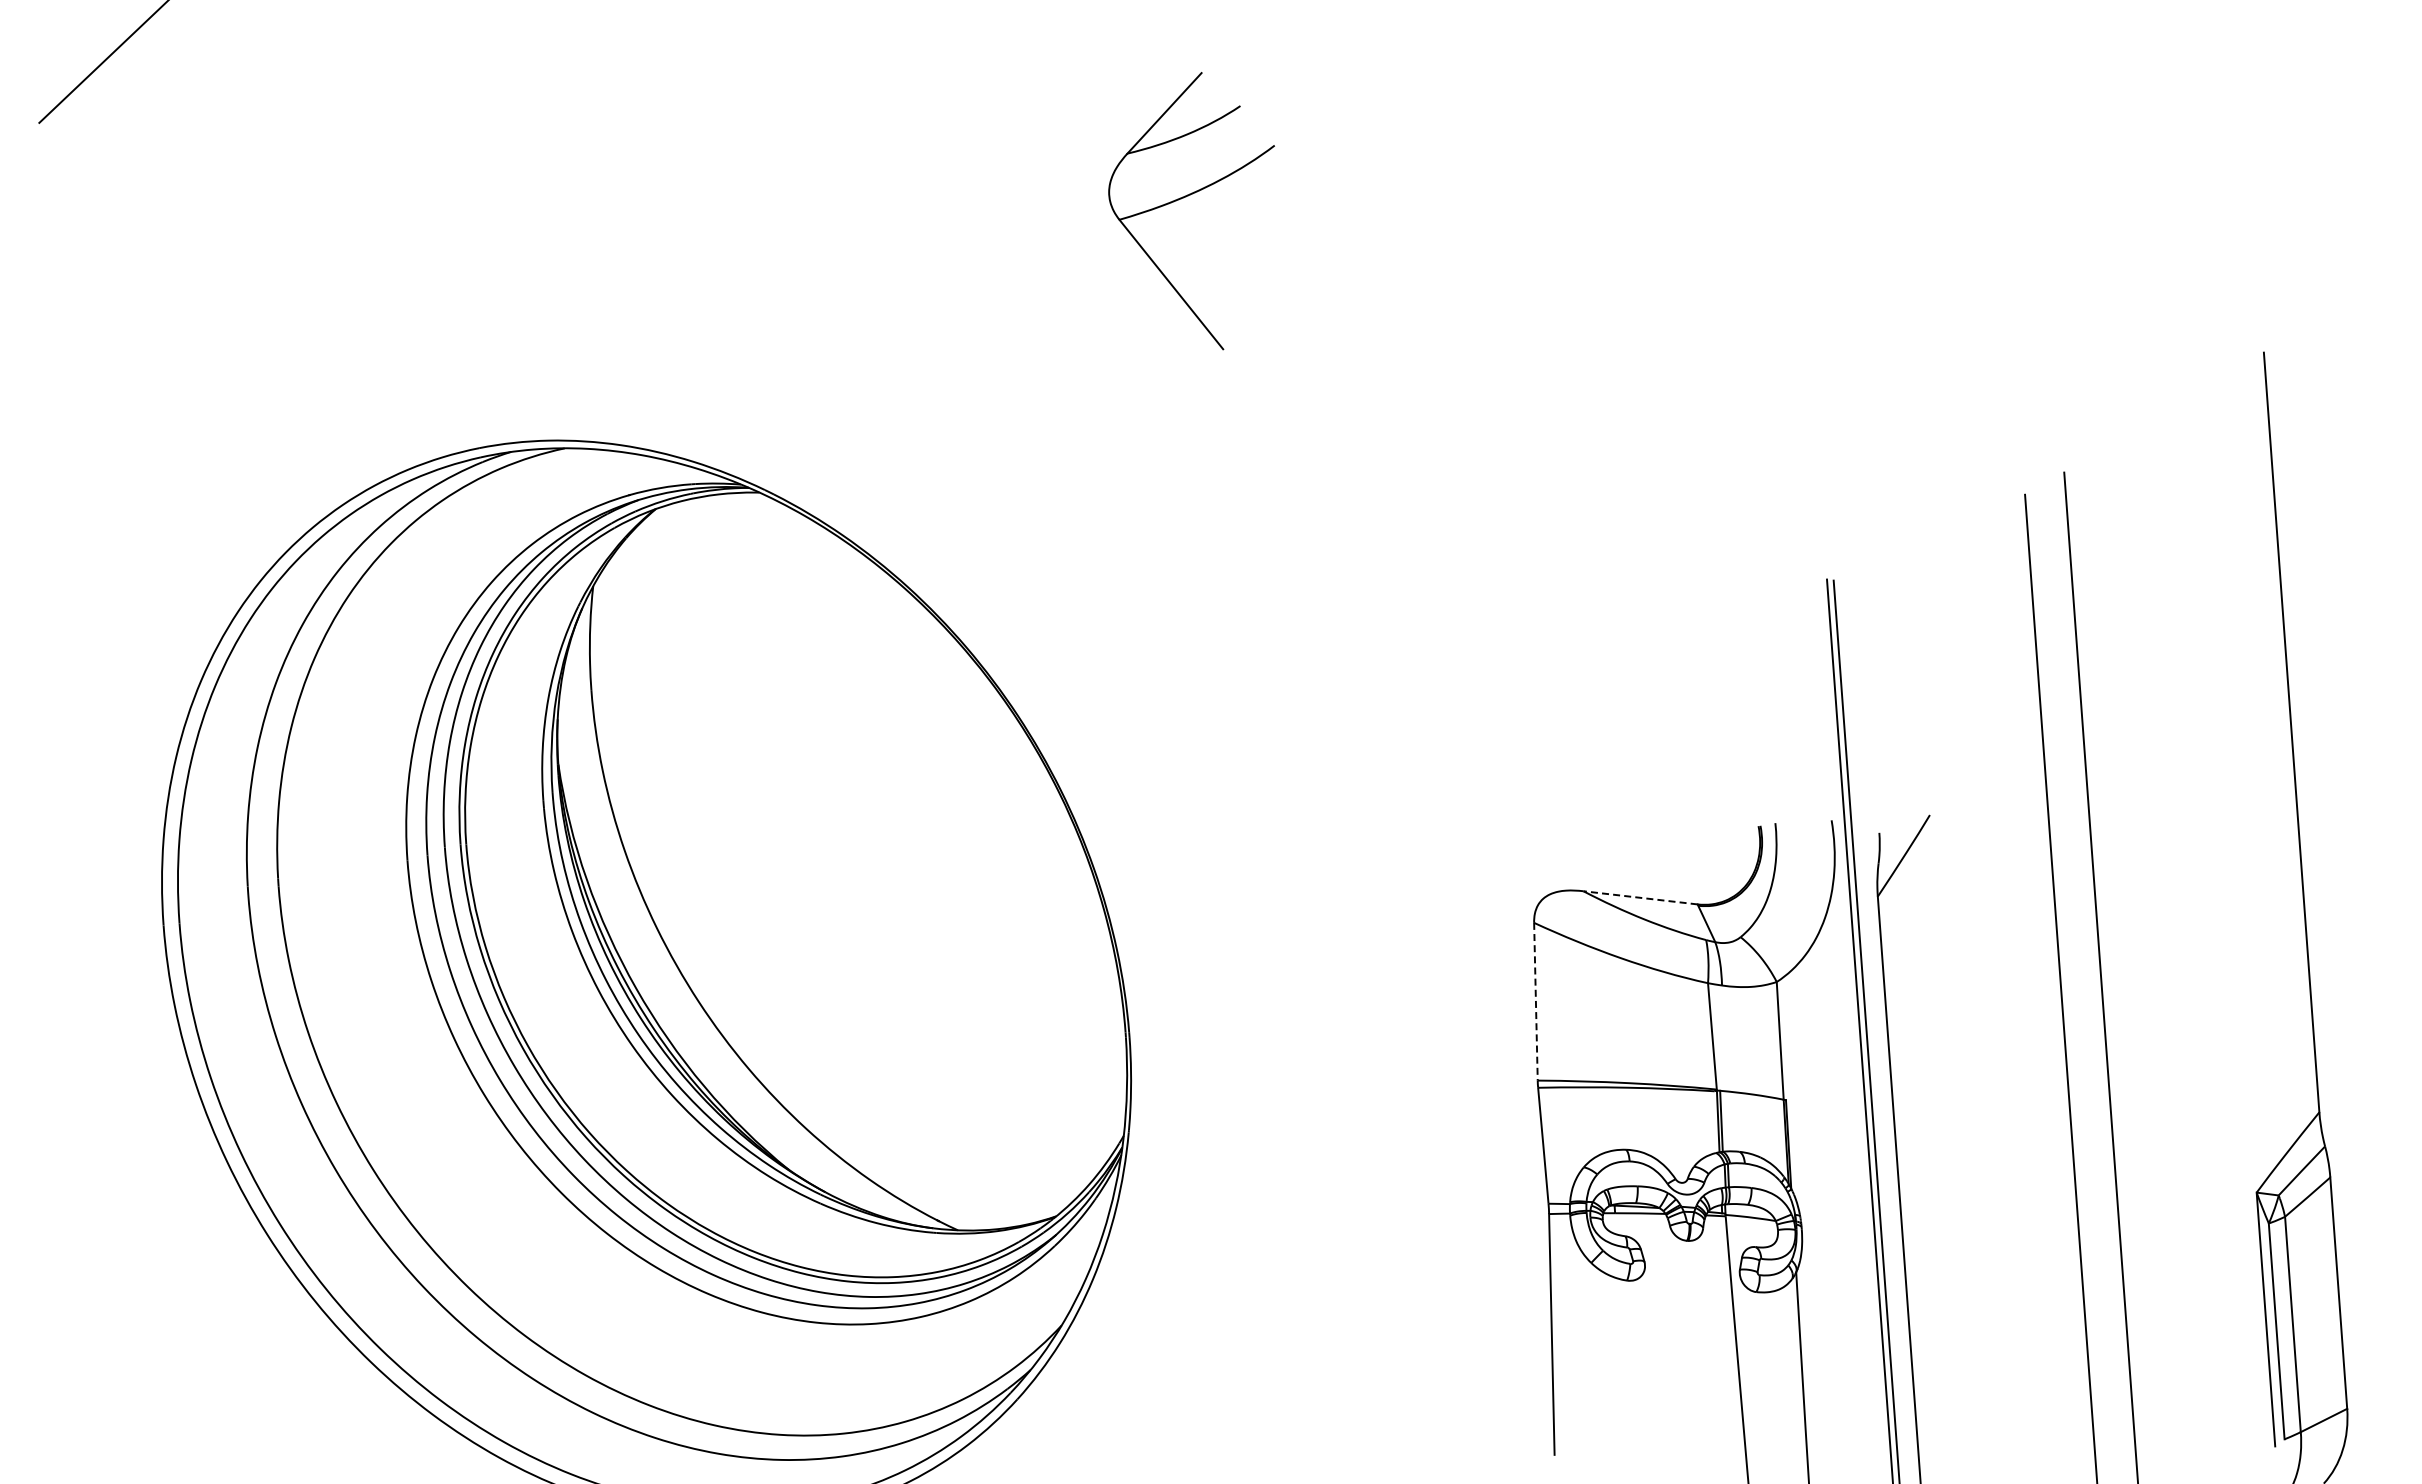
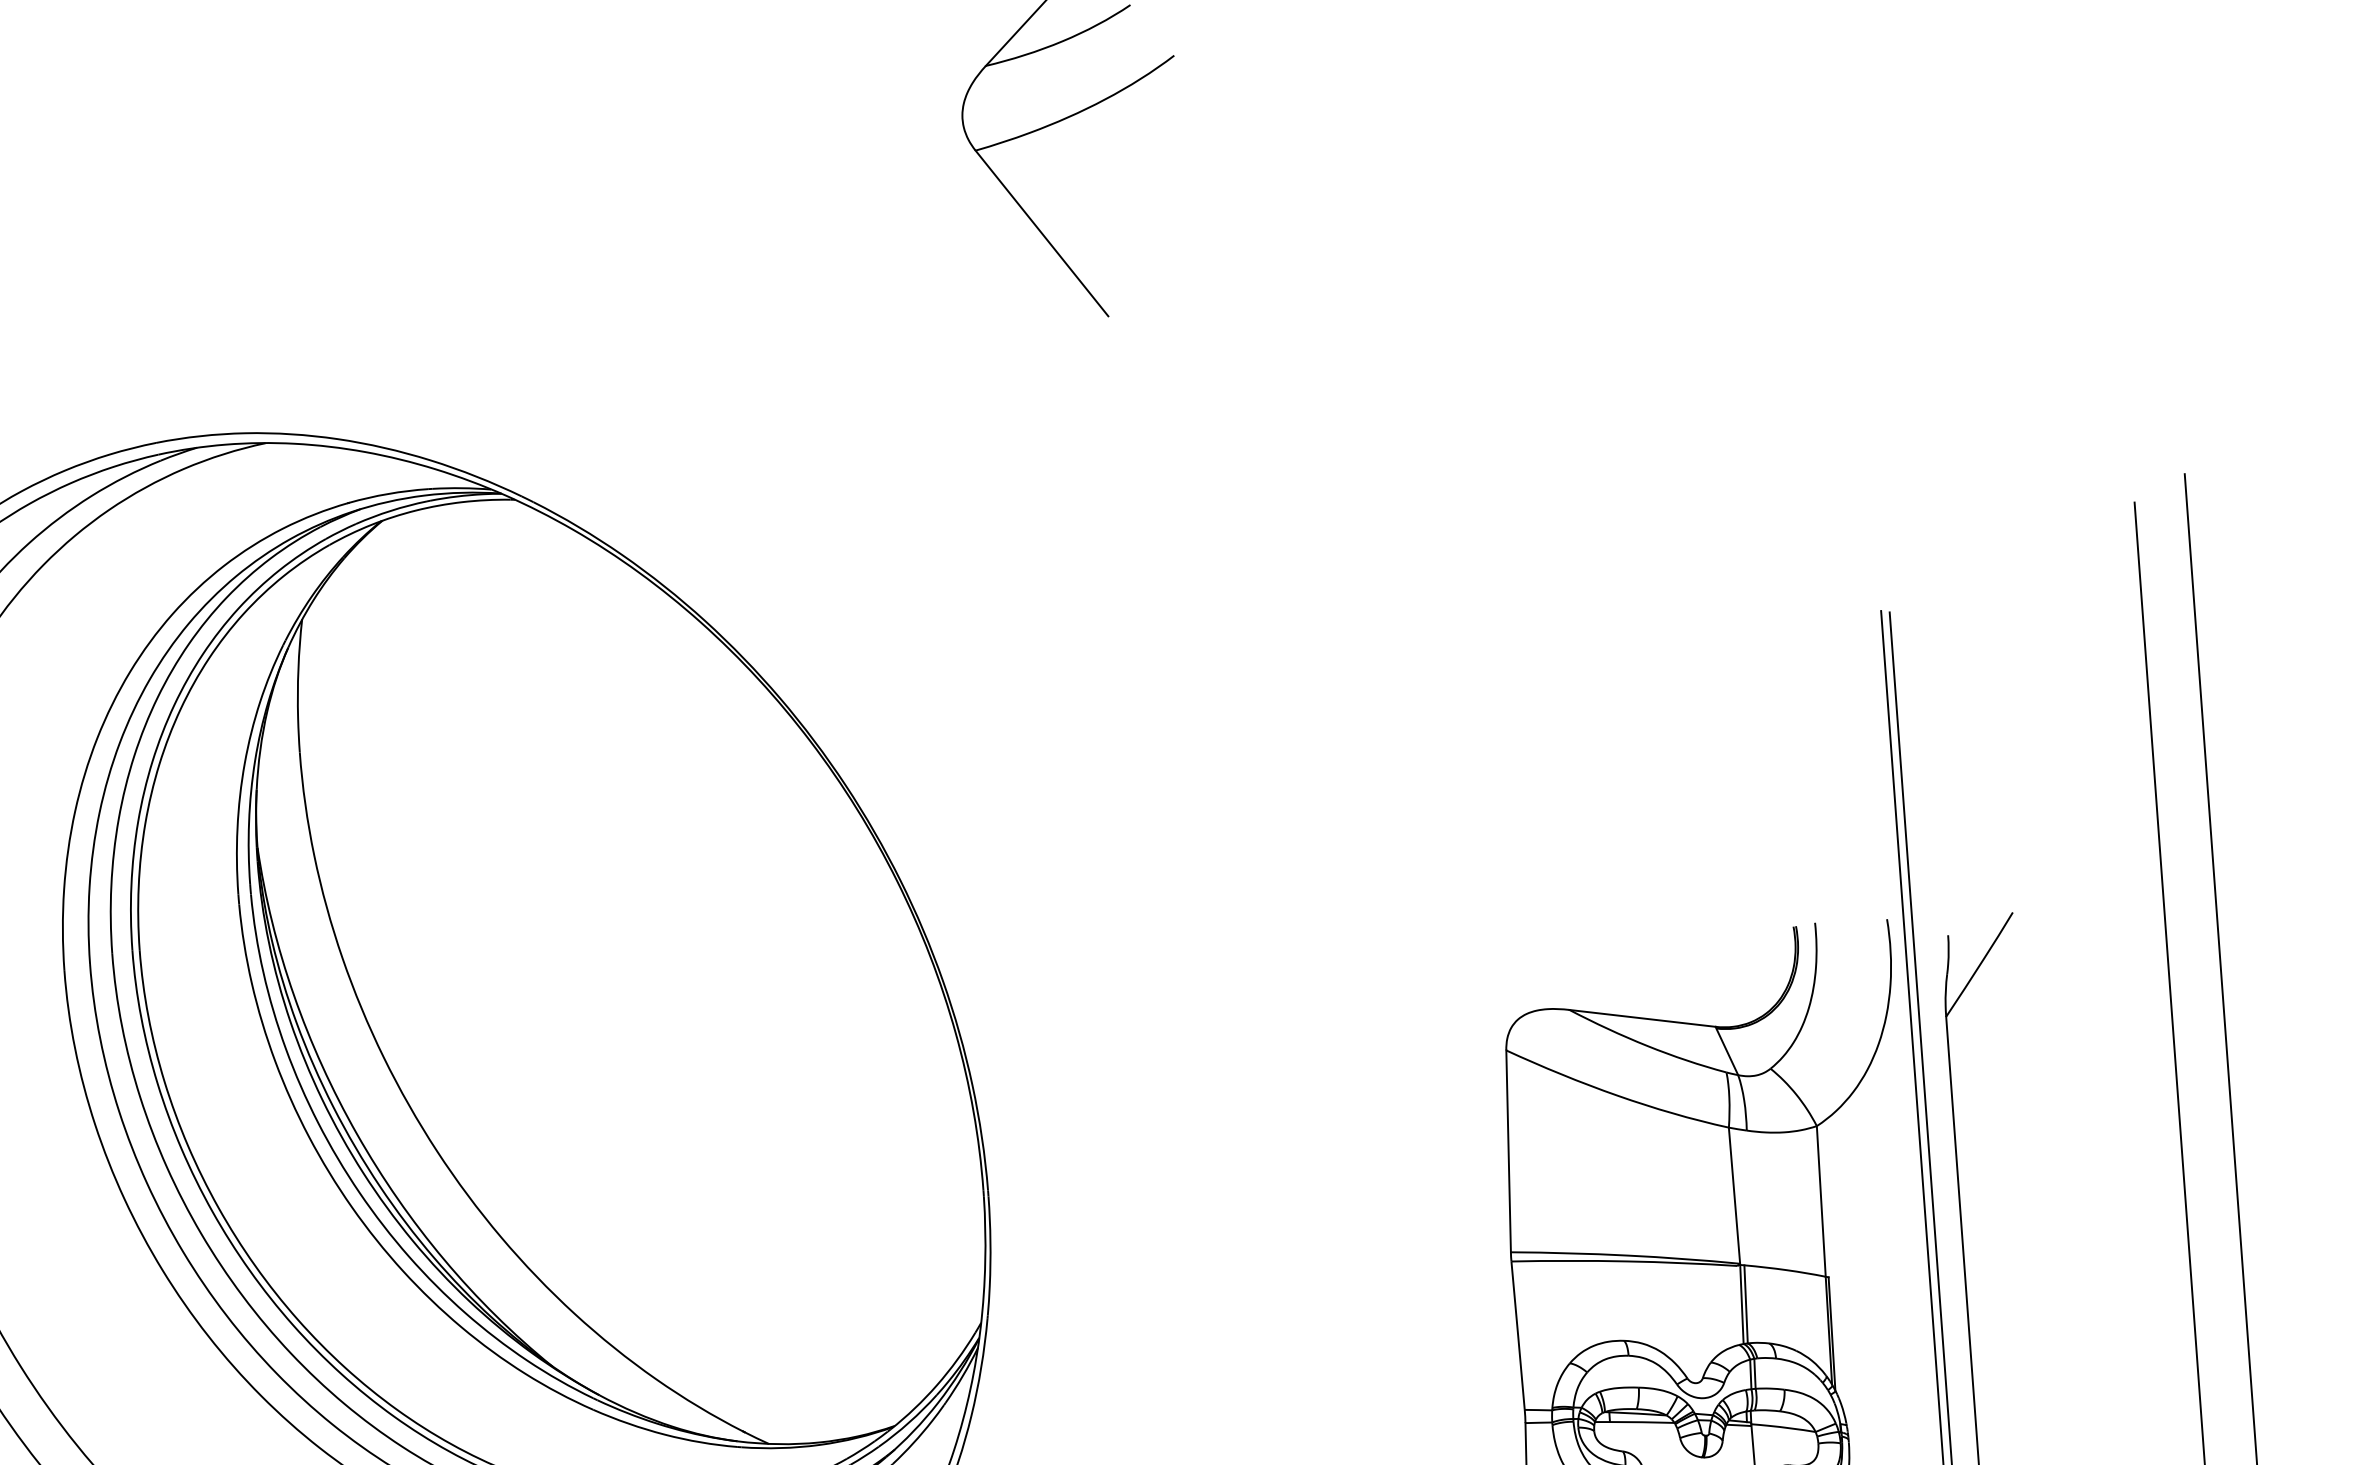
line: (1640, 897) -> (1642, 1017), dashed -> solid
line: (1535, 1001) -> (1508, 1151), dashed -> solid

